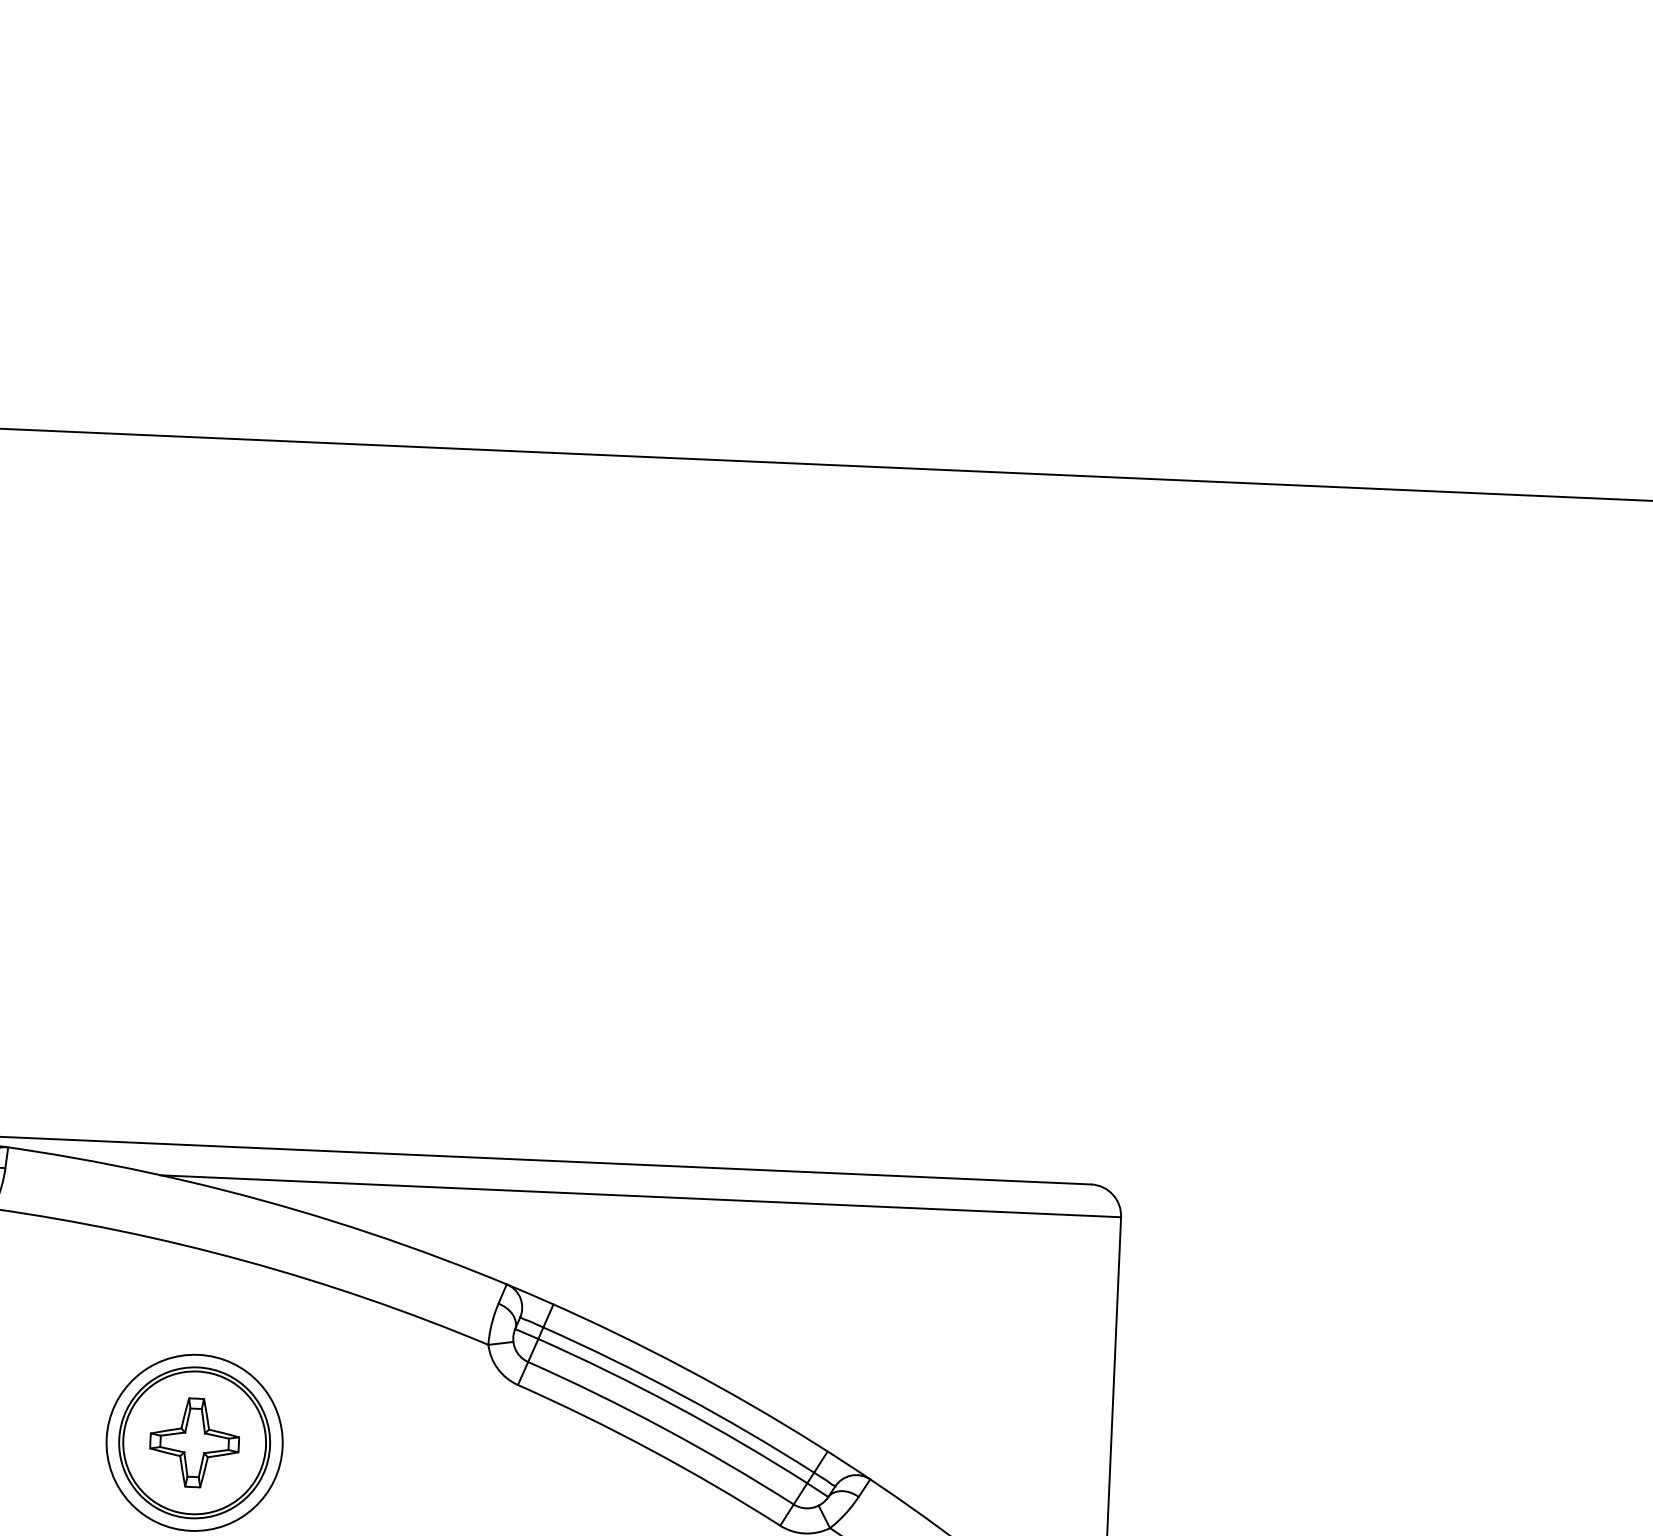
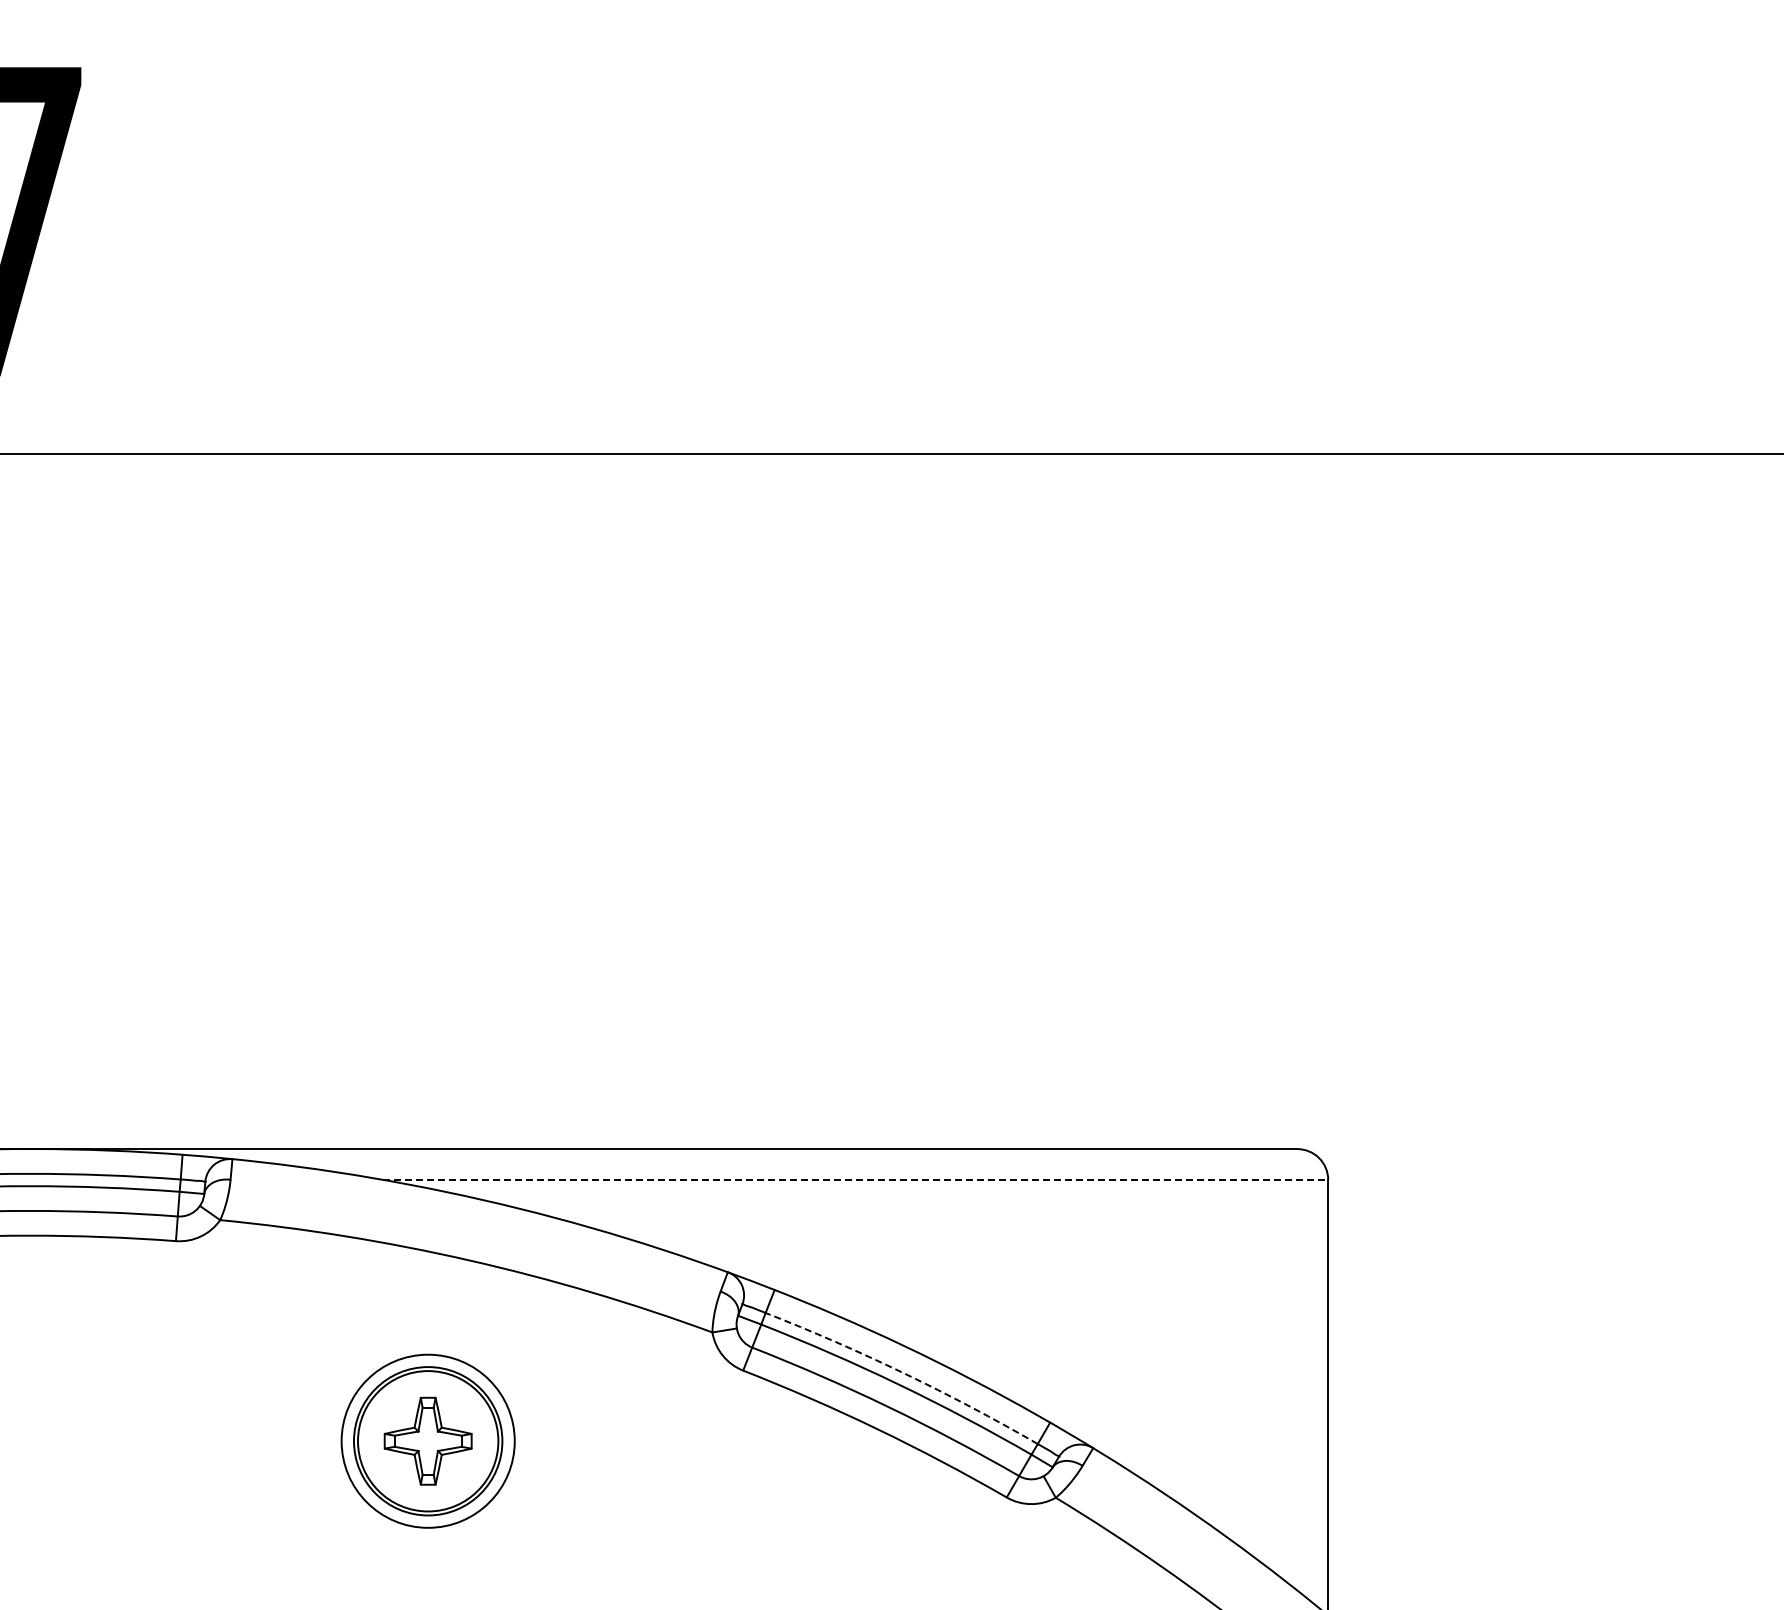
line: (640, 1196) -> (855, 1180), solid -> dashed
arc: (681, 1395) -> (904, 1373), solid -> dashed

